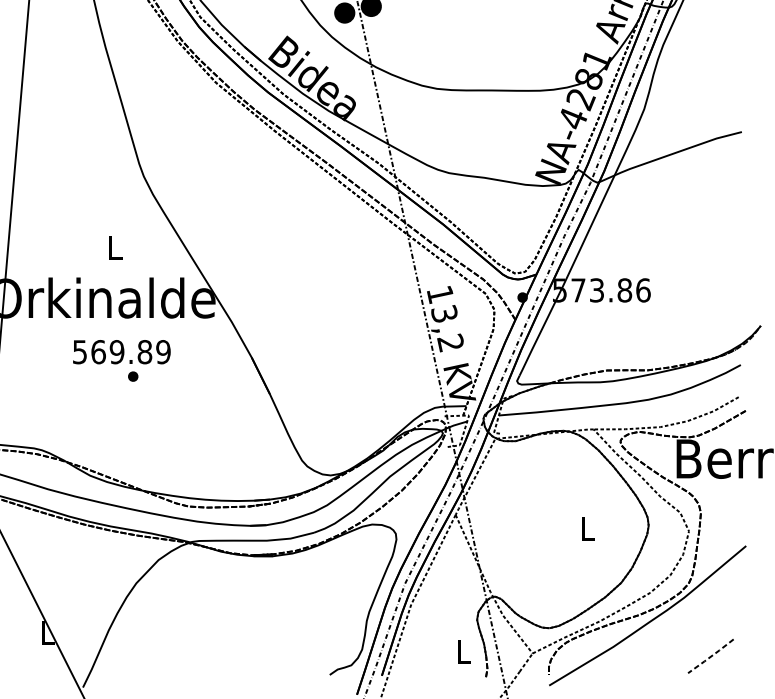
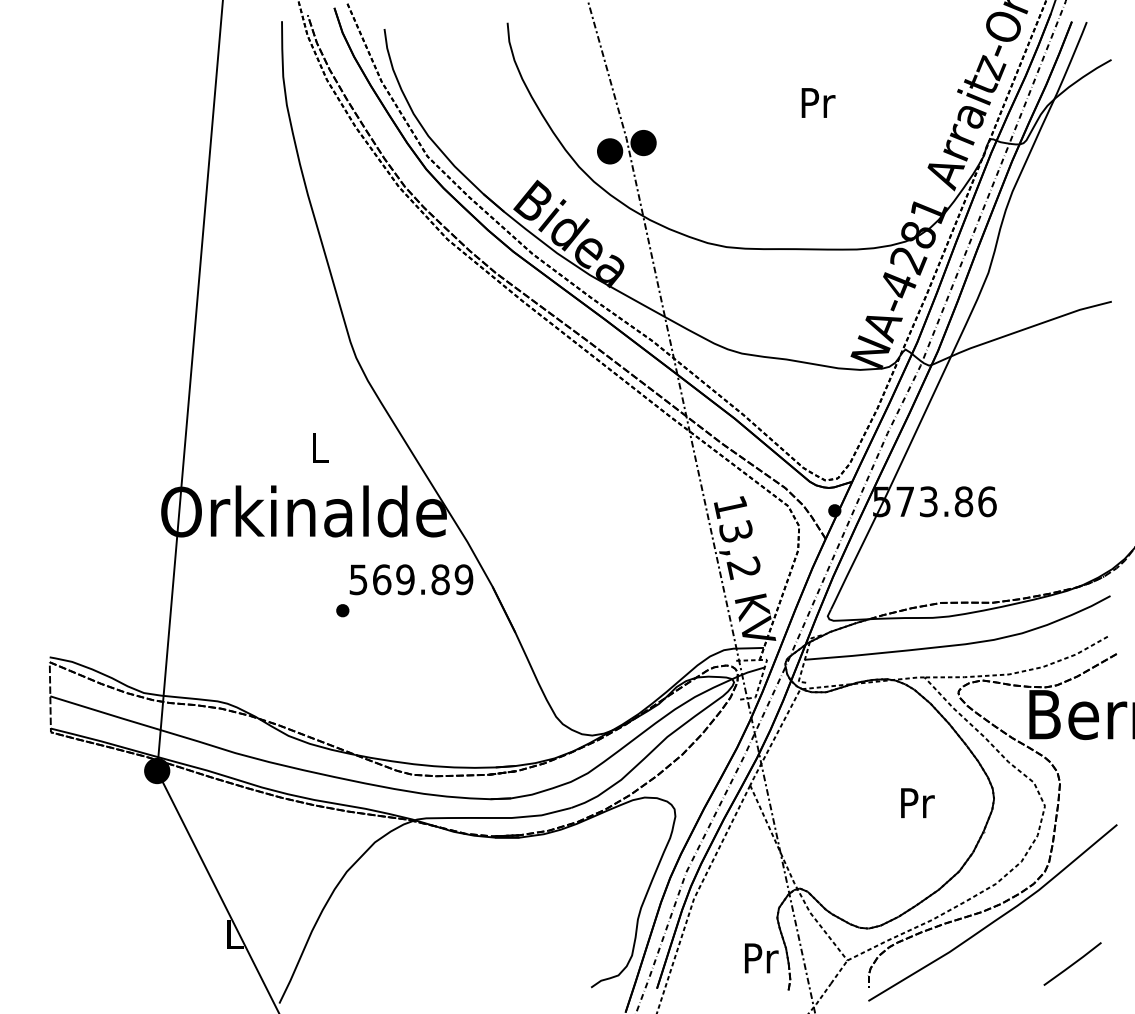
text: (121, 351) -> (411, 579), moved
text: (588, 529) -> (917, 803), L -> Pr
text: (464, 651) -> (761, 958), L -> Pr
line: (711, 656) -> (1073, 964), dashed -> solid

